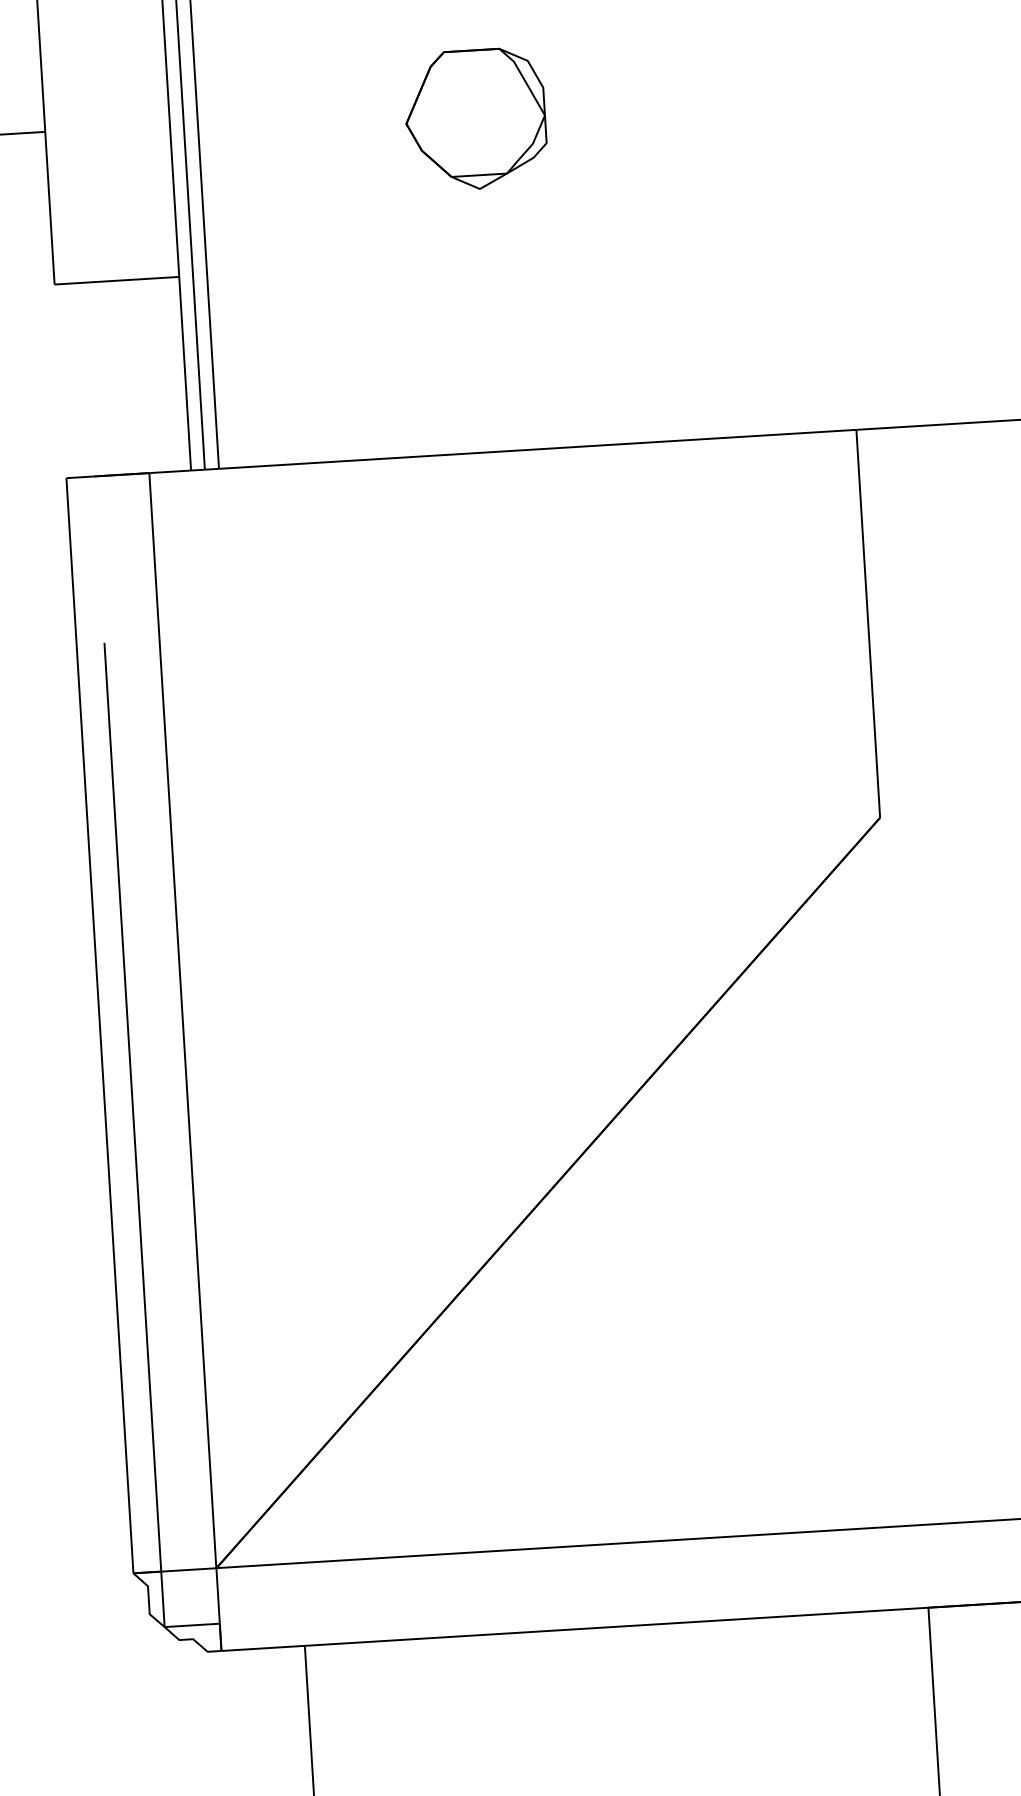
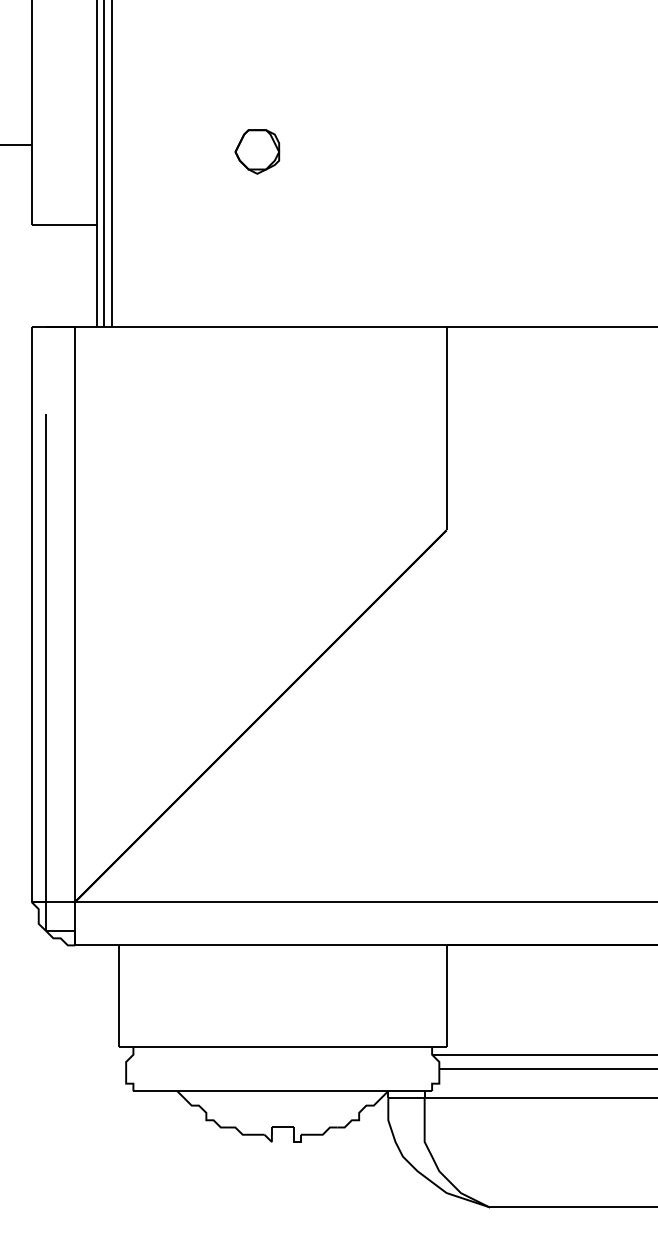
part: (476, 118) -> (257, 151), size x0.6

